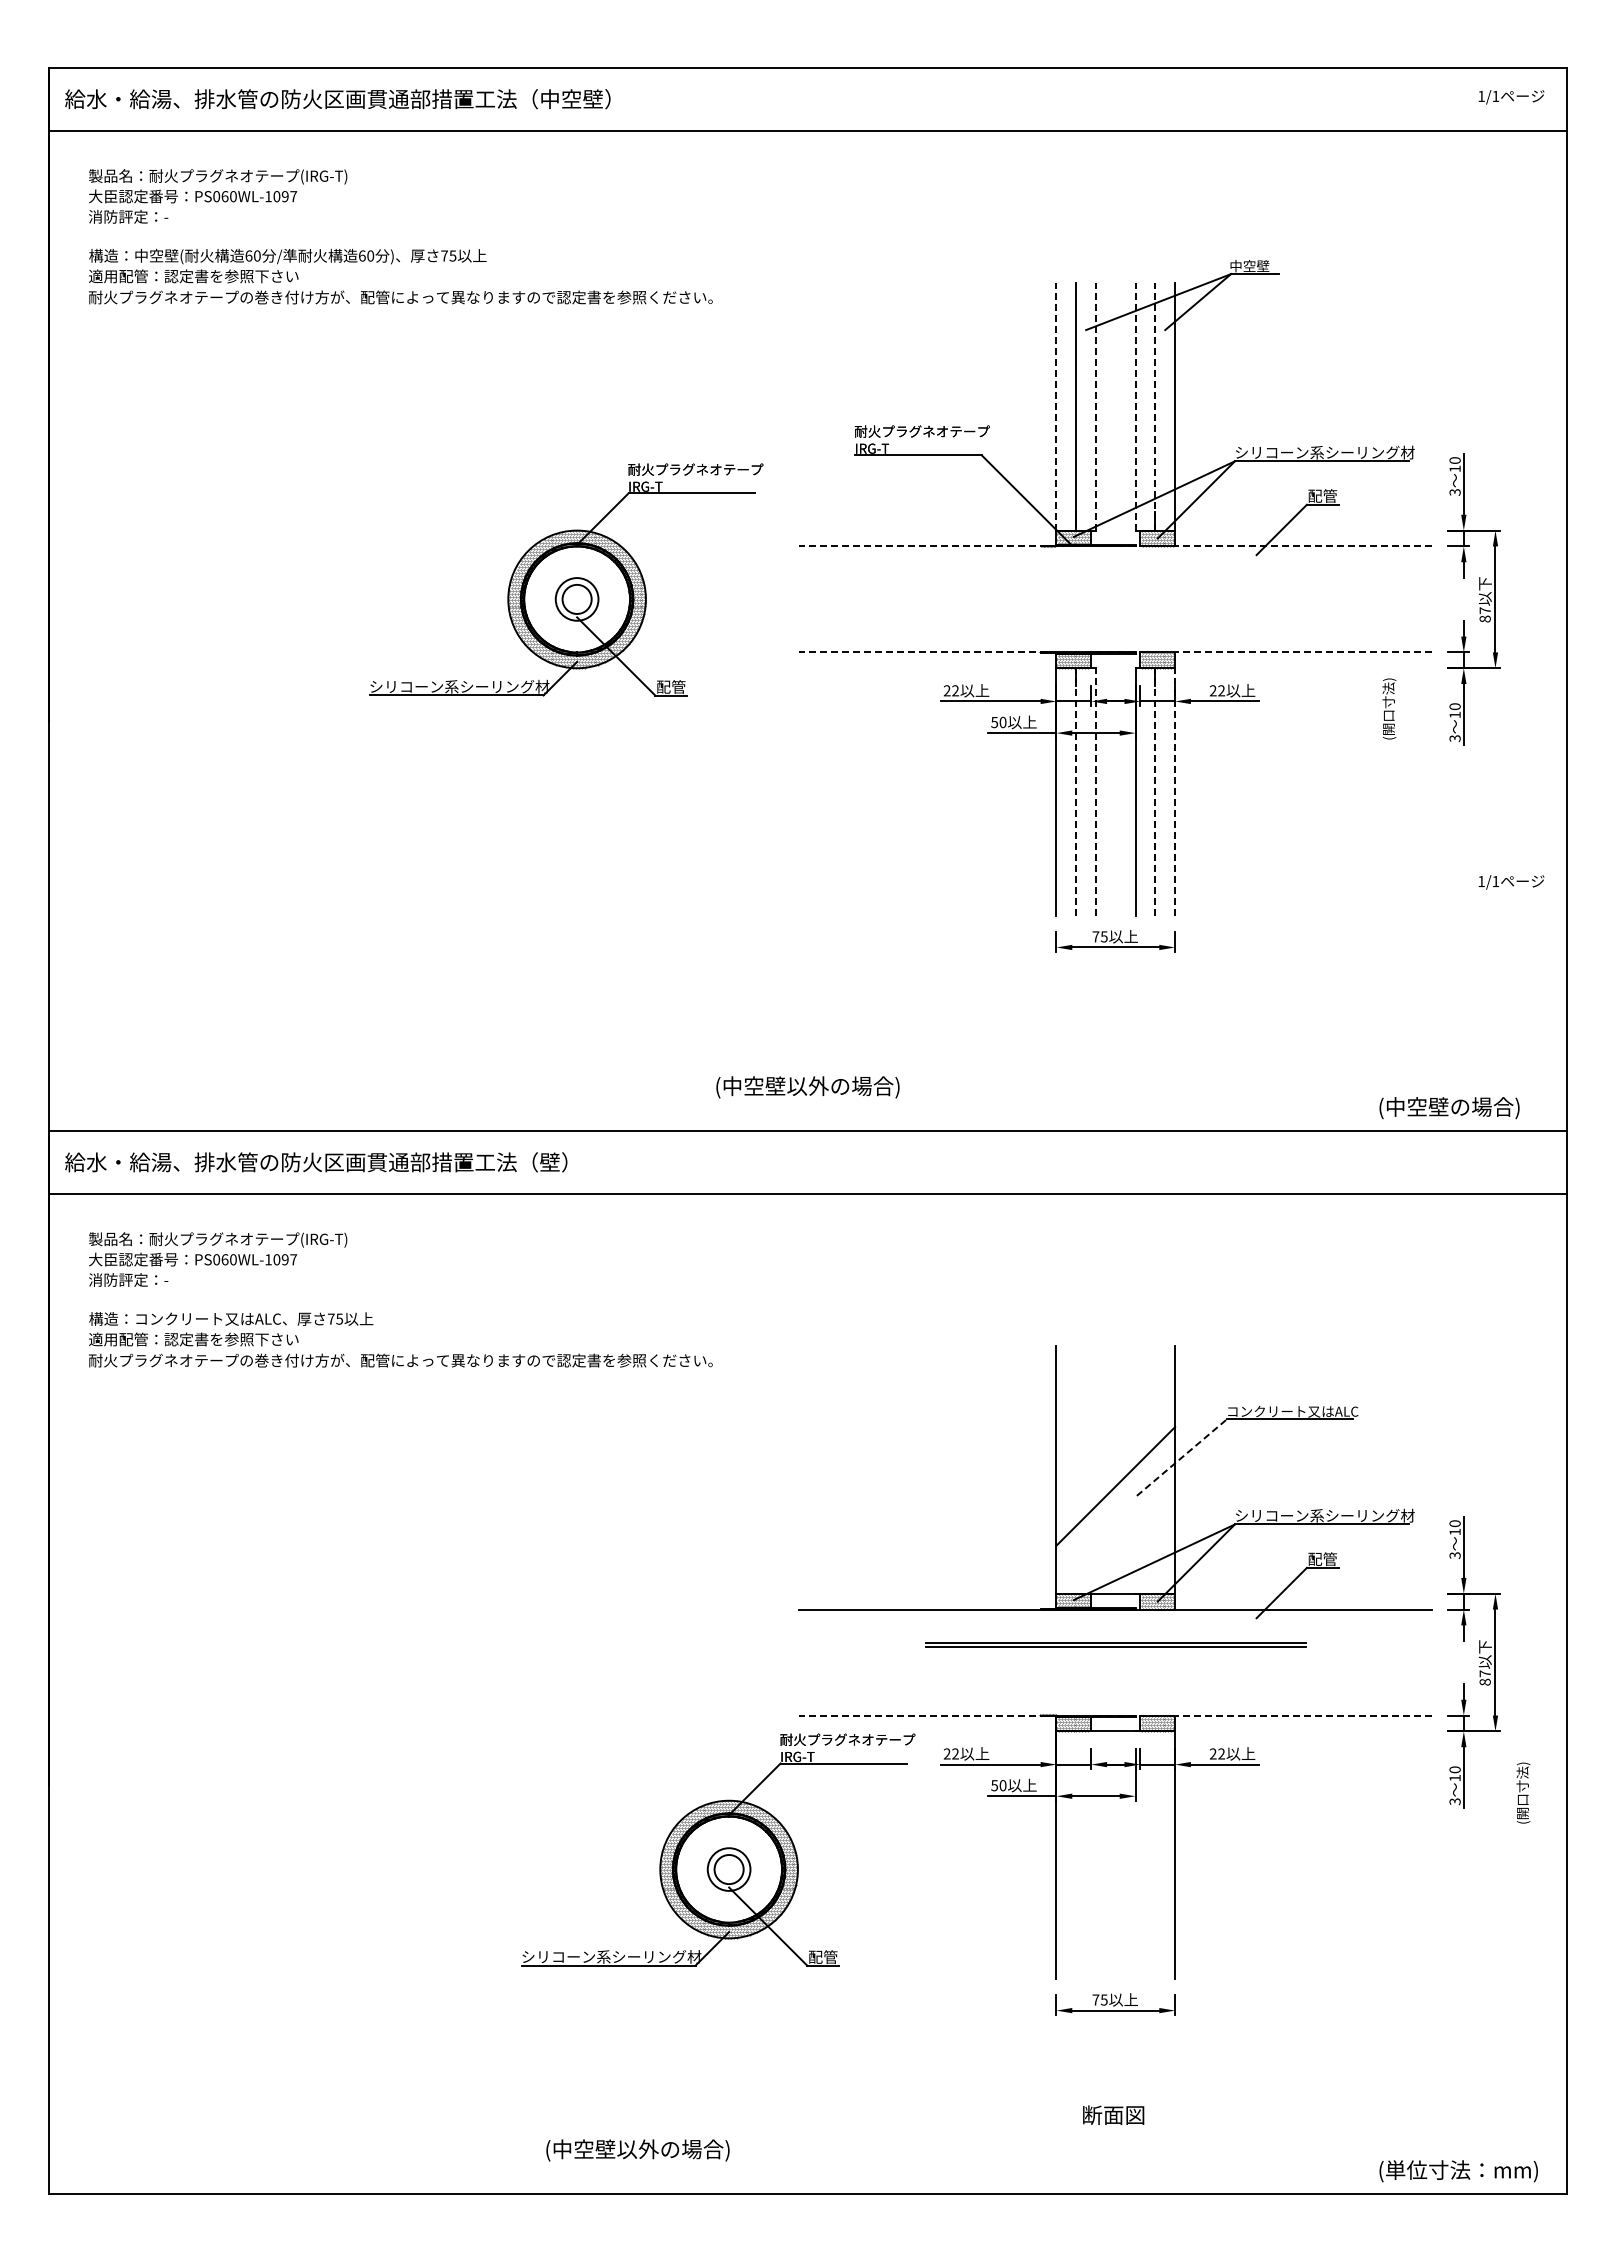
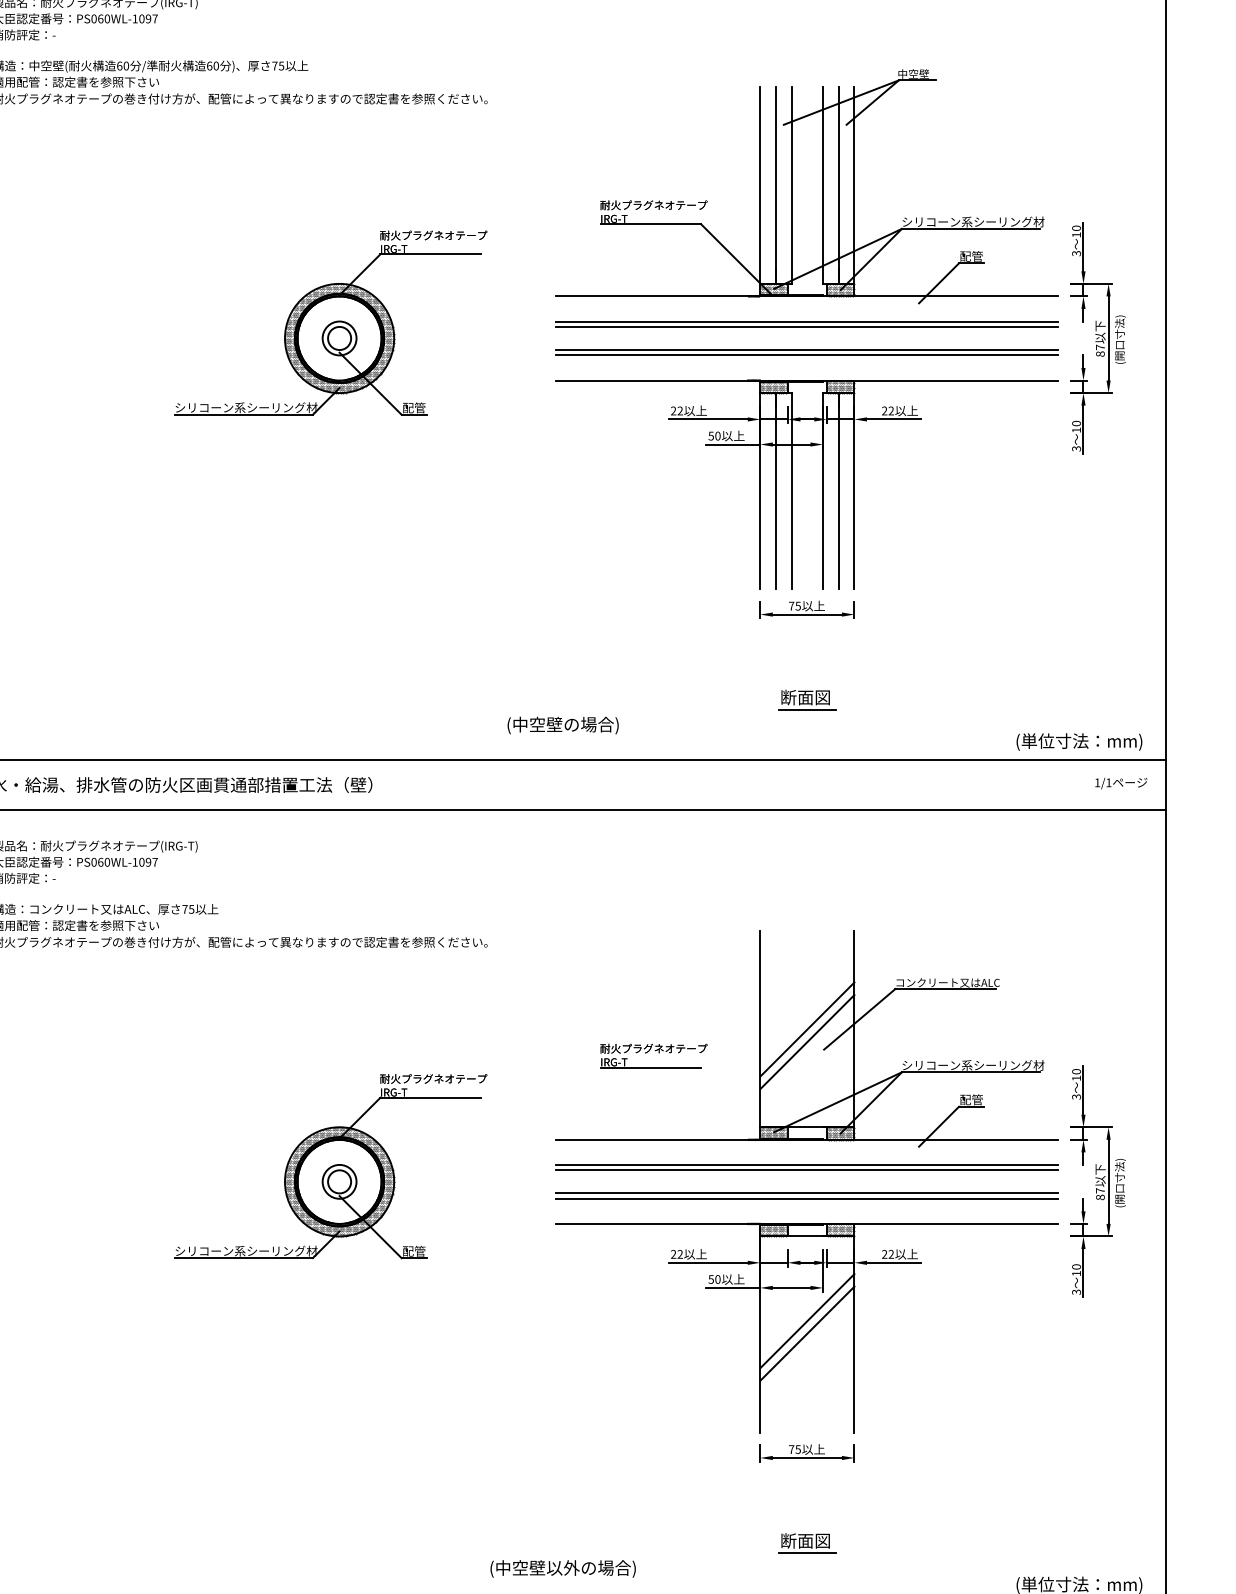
line: (1056, 406) -> (760, 185), dashed -> solid
line: (1096, 406) -> (792, 185), dashed -> solid
line: (1135, 406) -> (823, 185), dashed -> solid
line: (1155, 406) -> (838, 185), dashed -> solid
line: (1115, 546) -> (807, 296), dashed -> solid
line: (1115, 578) -> (807, 321), added
part: (566, 579) -> (331, 322), moved
line: (1115, 584) -> (807, 326), added
line: (1115, 613) -> (807, 349), added
line: (1115, 620) -> (807, 355), added
line: (1115, 652) -> (807, 380), dashed -> solid
text: (1389, 708) -> (1120, 339), moved
line: (1076, 792) -> (776, 491), dashed -> solid
line: (1096, 792) -> (792, 491), dashed -> solid
line: (1155, 792) -> (838, 491), dashed -> solid
line: (1175, 792) -> (854, 491), dashed -> solid
text: (1511, 882) -> (1121, 783), moved
part: (1115, 1055) -> (807, 700), added
text: (807, 1087) -> (562, 725), (中空壁以外の場合) -> (中空壁の場合)
text: (1461, 1108) -> (1081, 742), (中空壁の場合) -> (単位寸法：mm)
line: (1182, 1457) -> (860, 1019), dashed -> solid
line: (1115, 1470) -> (807, 1029), added
part: (923, 1497) -> (654, 1050), added
part: (1115, 1644) -> (807, 1167), size x1.67
line: (1115, 1677) -> (807, 1193), added
line: (1115, 1683) -> (807, 1198), added
line: (1115, 1715) -> (807, 1223), dashed -> solid
text: (1523, 1792) -> (1120, 1182), moved
line: (1115, 1837) -> (807, 1320), added
part: (718, 1849) -> (331, 1165), moved
line: (1115, 1853) -> (807, 1333), added
line: (1115, 2130) -> (807, 1553), added
text: (637, 2150) -> (562, 1568), moved

